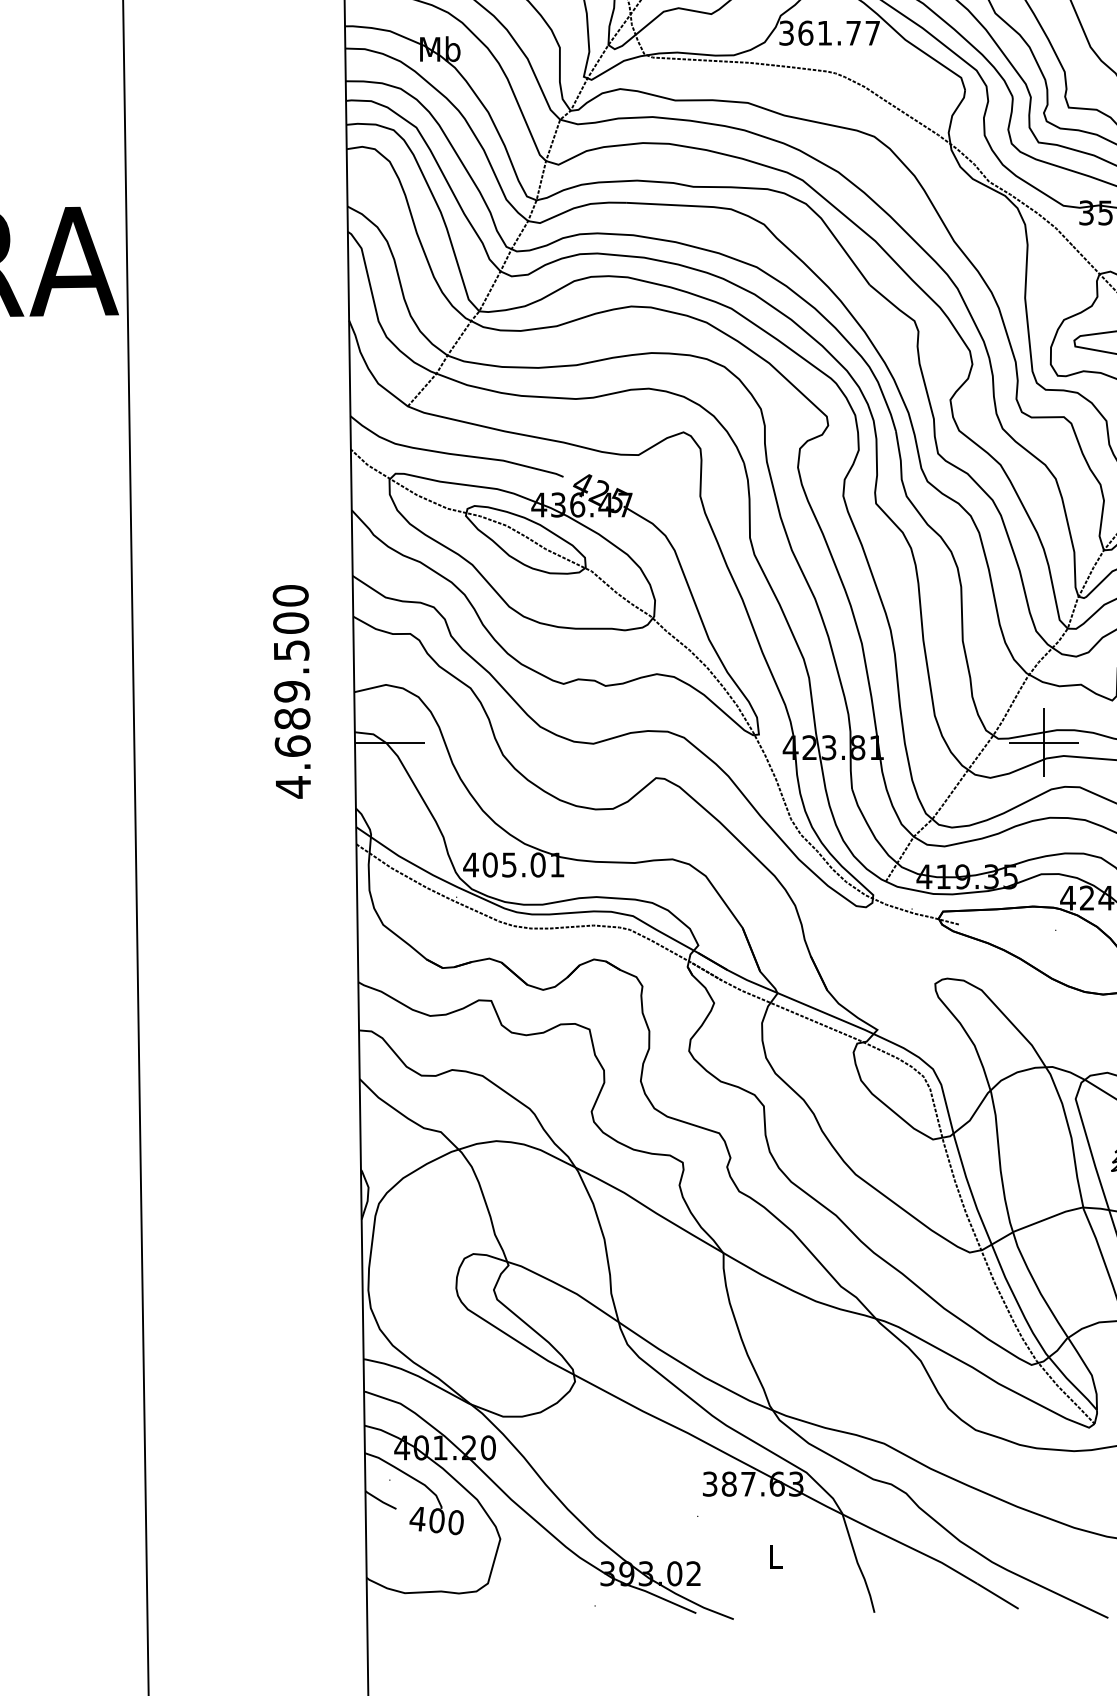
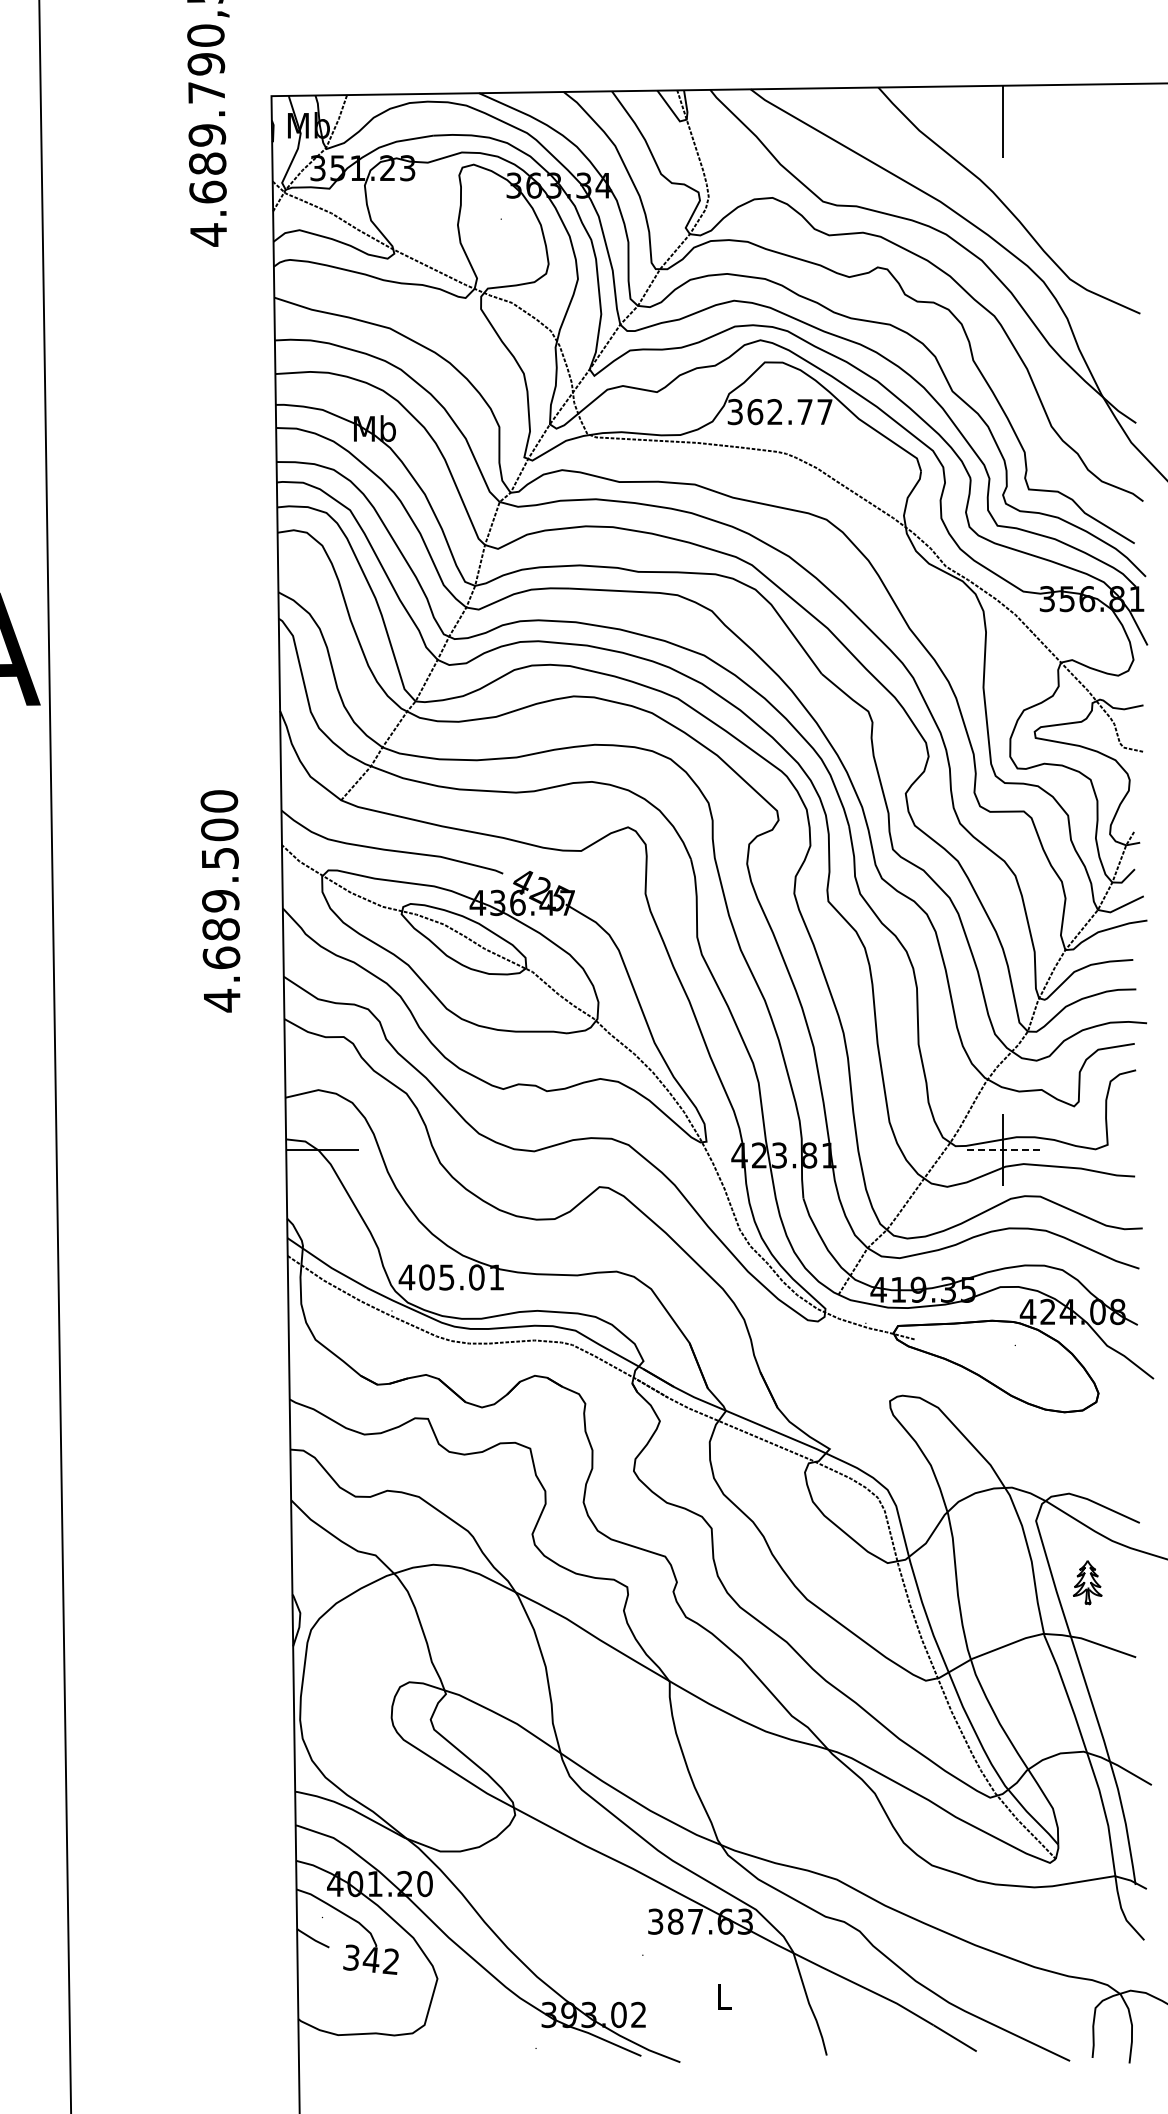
text: (824, 32) -> (774, 411), 361.77 -> 362.77
text: (291, 692) -> (220, 901), moved
line: (1044, 742) -> (1003, 1150), solid -> dashed
text: (435, 1520) -> (370, 1959), 400 -> 342

